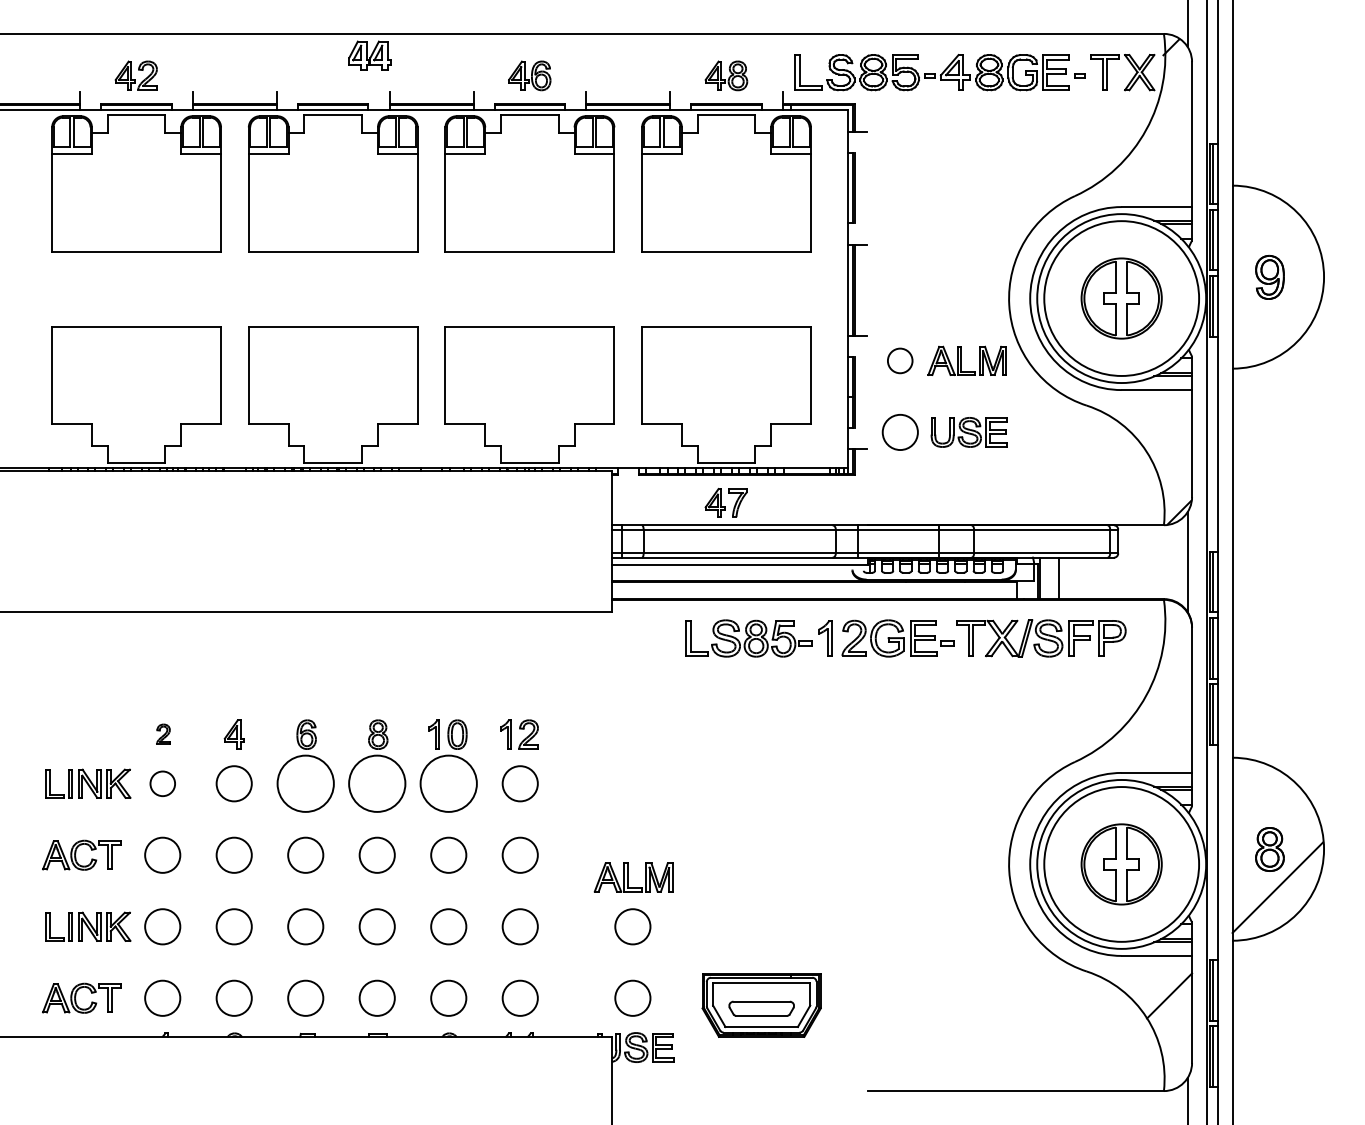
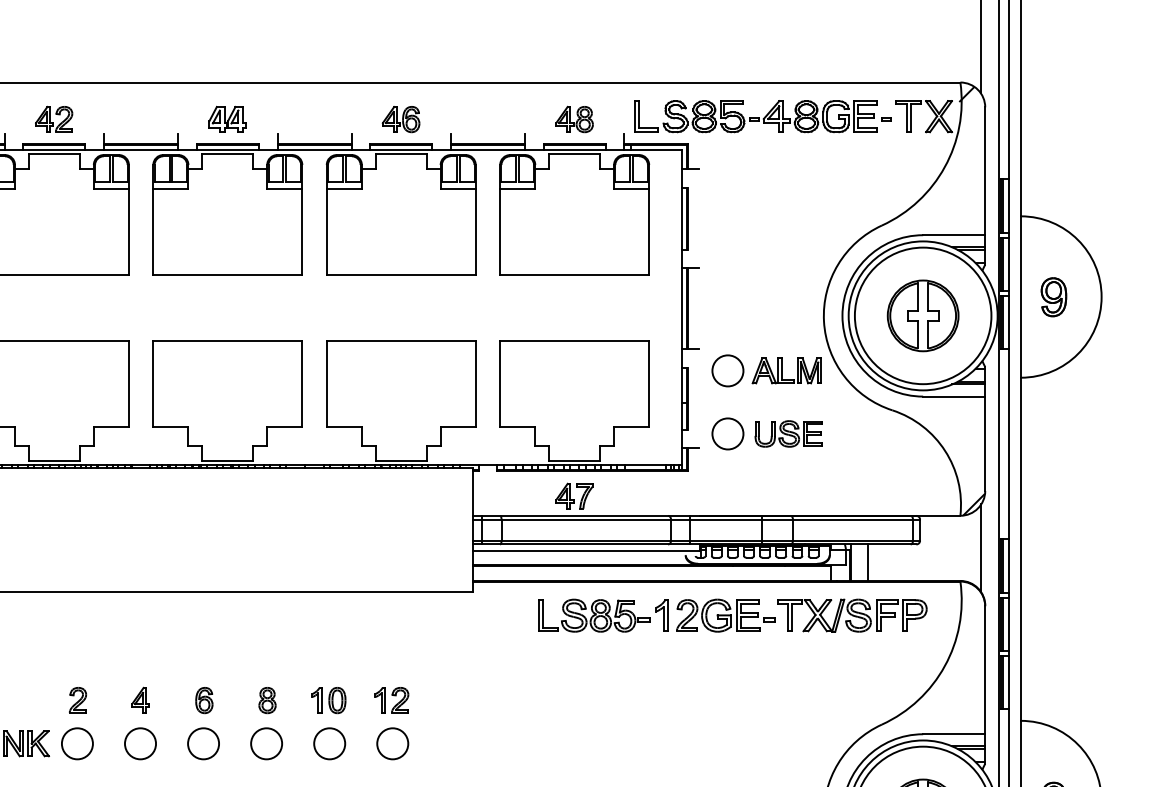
part: (369, 55) -> (227, 119), moved
circle: (899, 360) -> (727, 370), size x1.43
part: (163, 734) -> (78, 700), size x1.43
circle: (162, 783) -> (77, 743), size x1.43
circle: (305, 783) -> (203, 743), size x0.62
circle: (376, 783) -> (265, 743), size x0.62
circle: (448, 783) -> (329, 743), size x0.62

